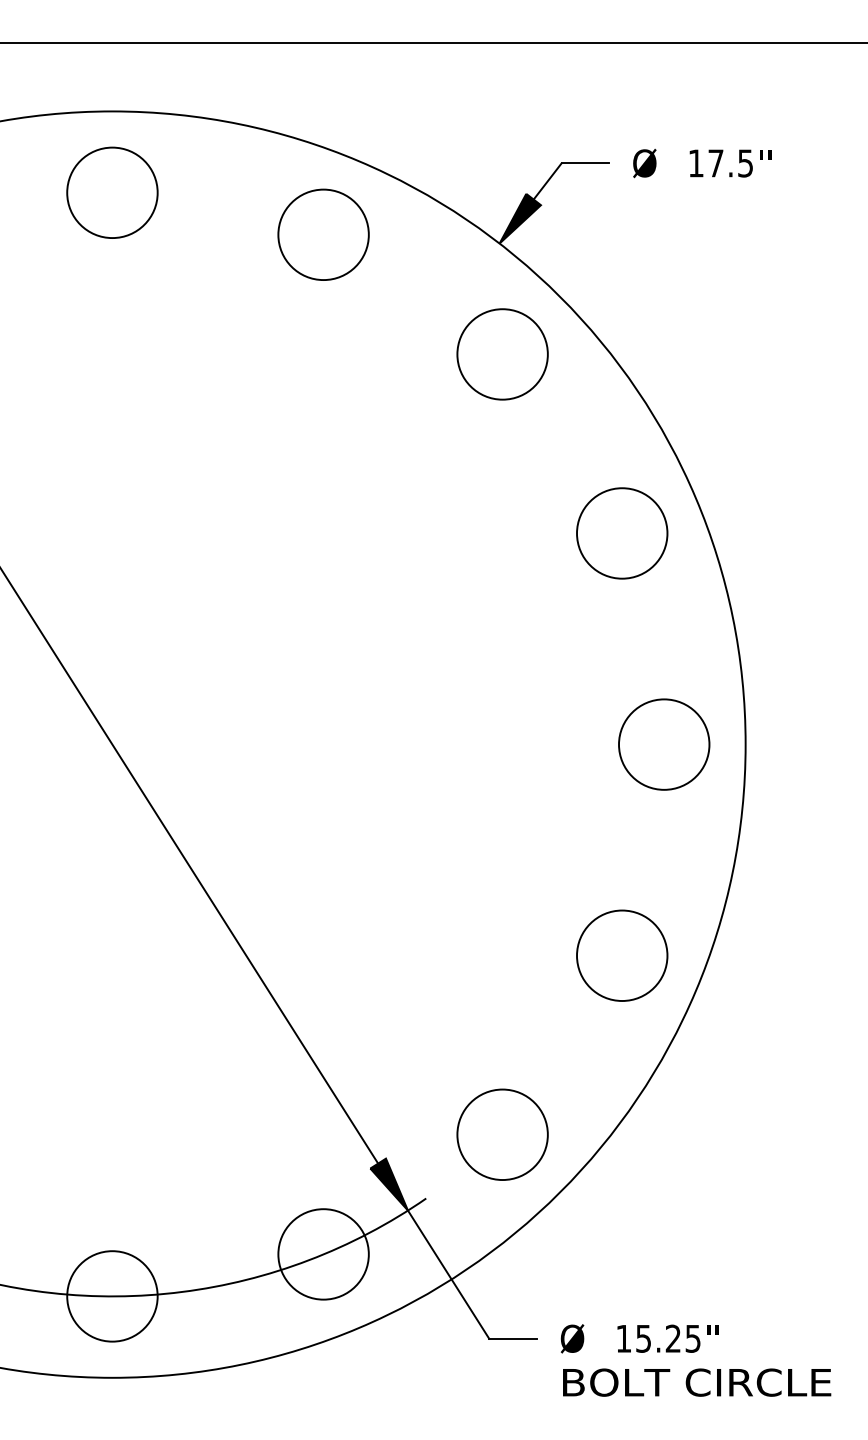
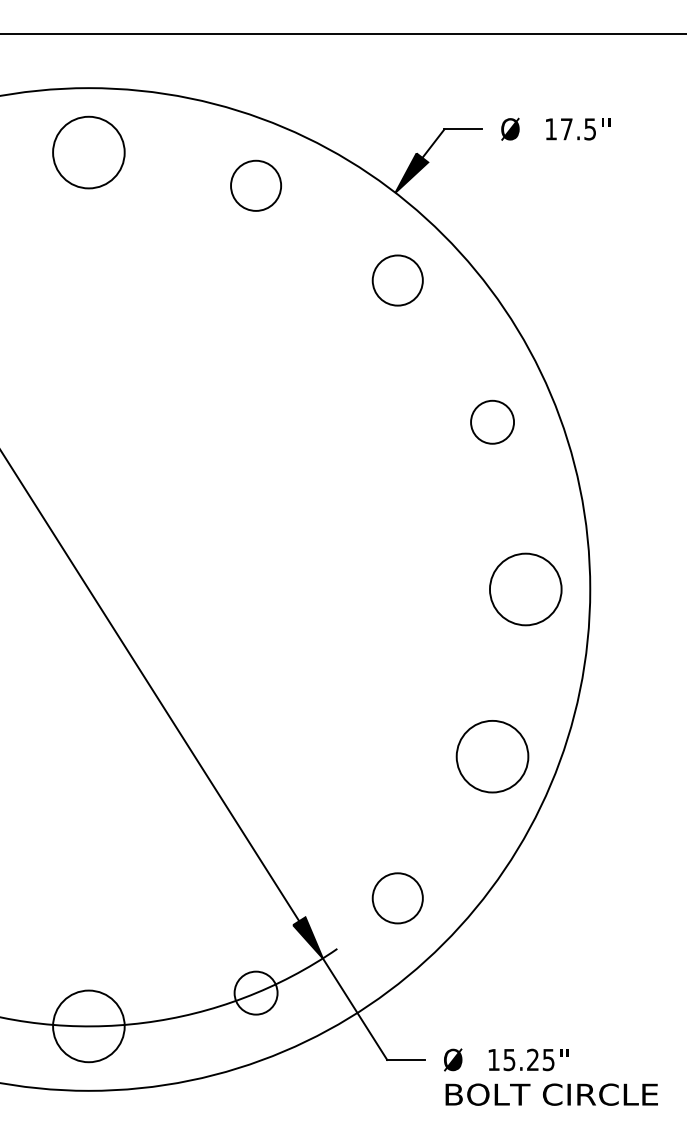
circle: (323, 234) -> (256, 185), size x0.7
circle: (502, 354) -> (397, 280), size x0.7
circle: (622, 533) -> (492, 422), size x0.6
circle: (502, 1134) -> (397, 898), size x0.7
circle: (323, 1254) -> (256, 993), size x0.6

